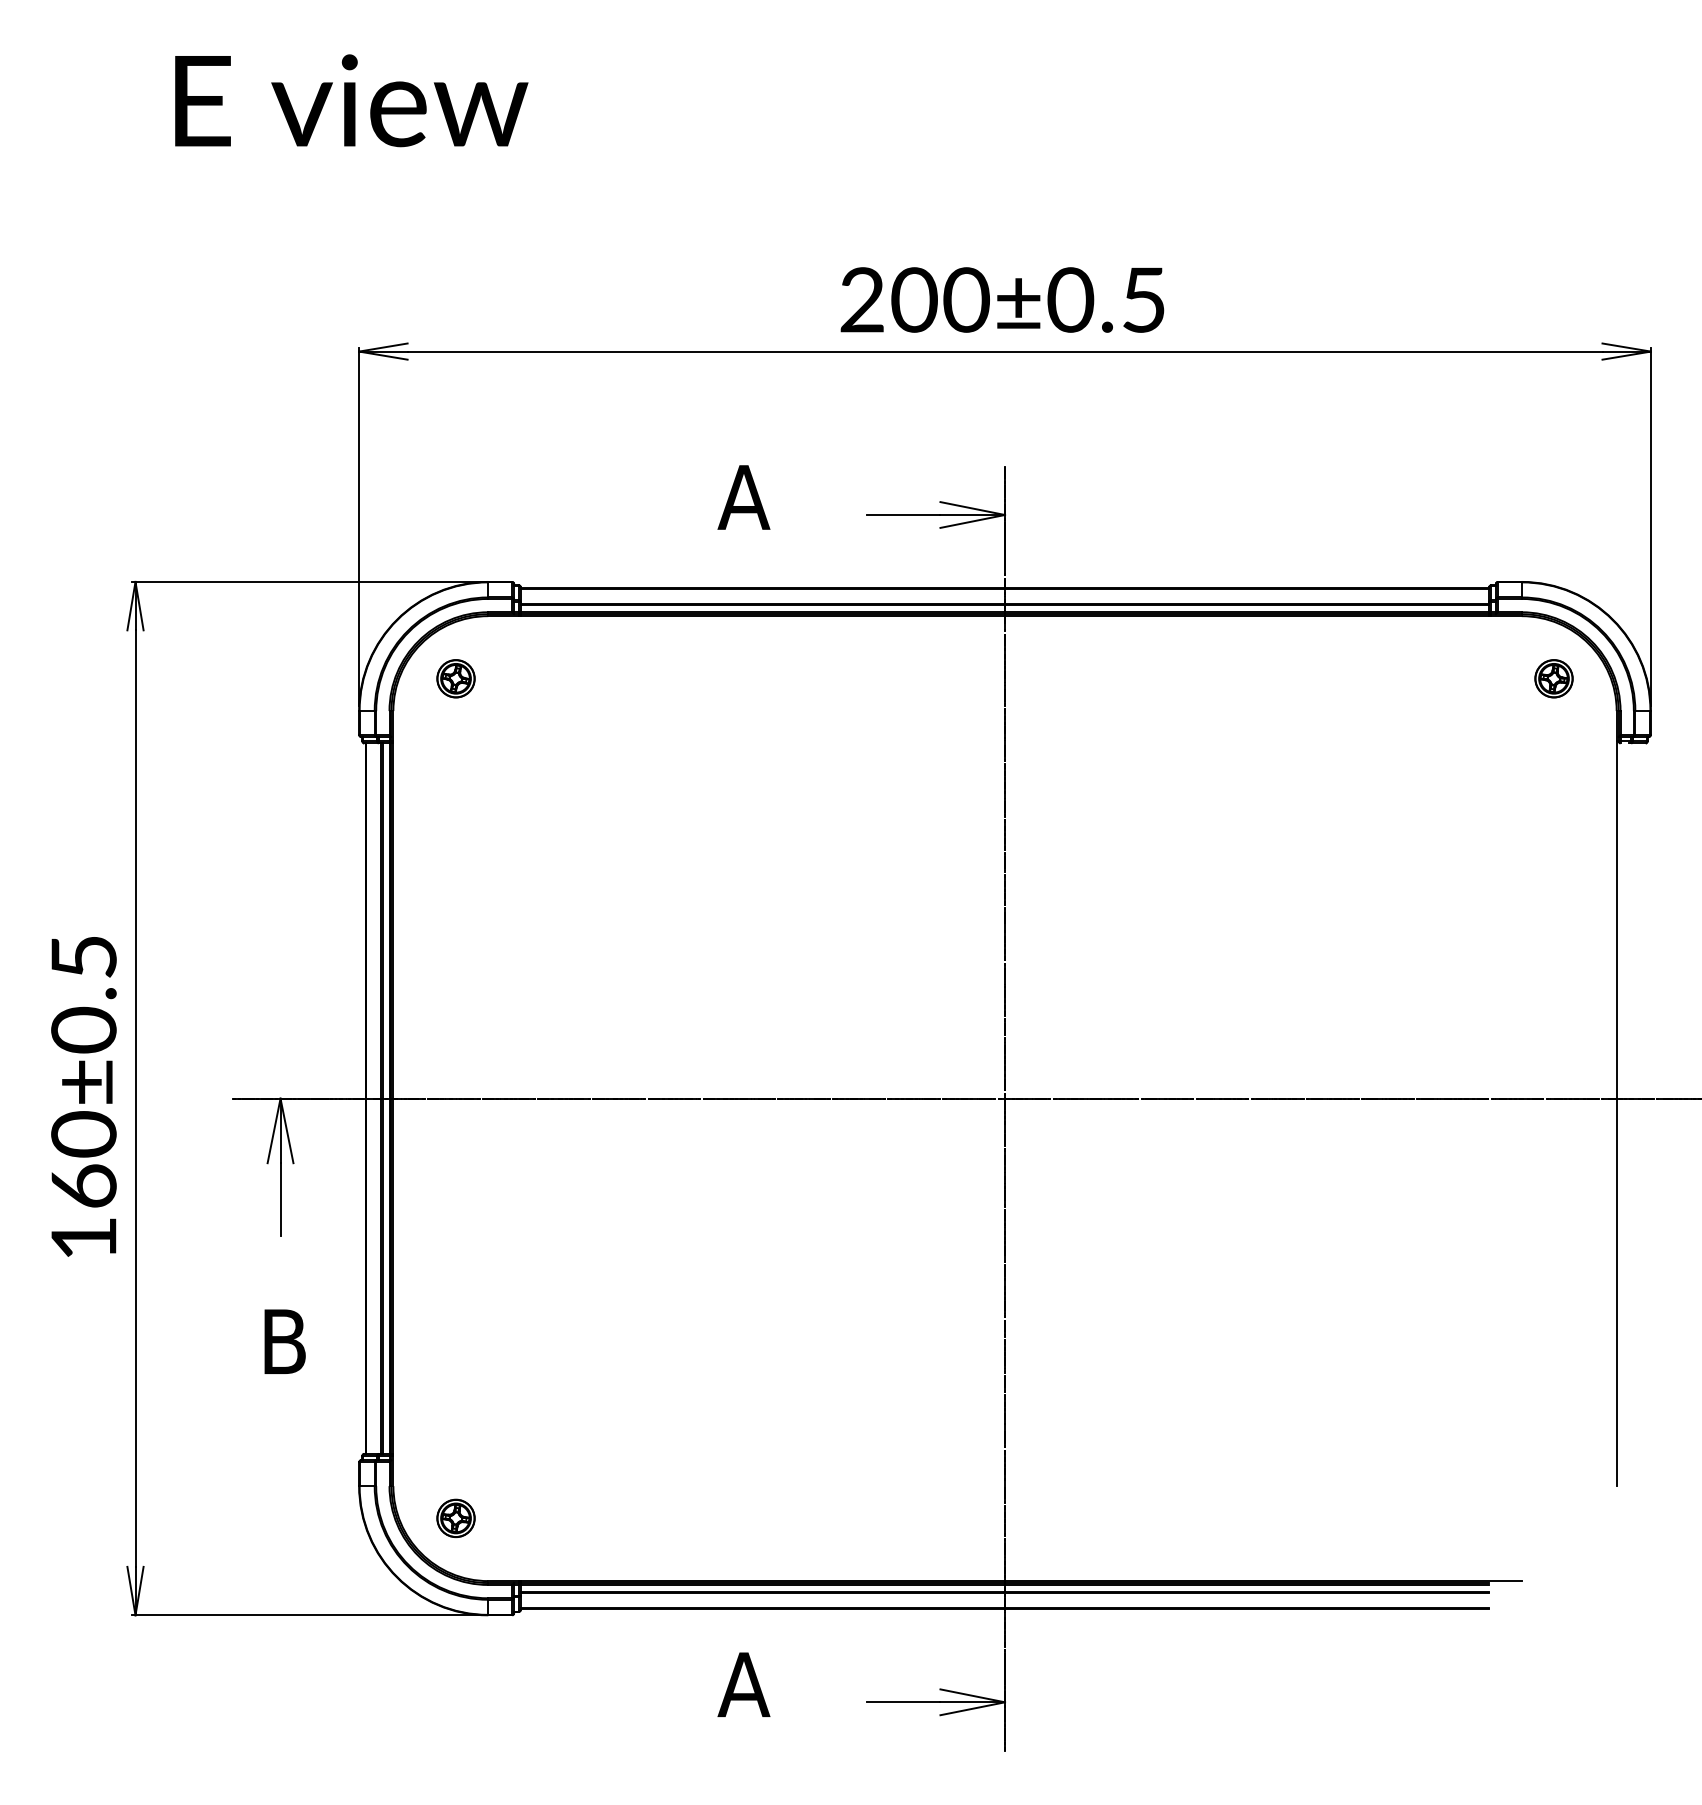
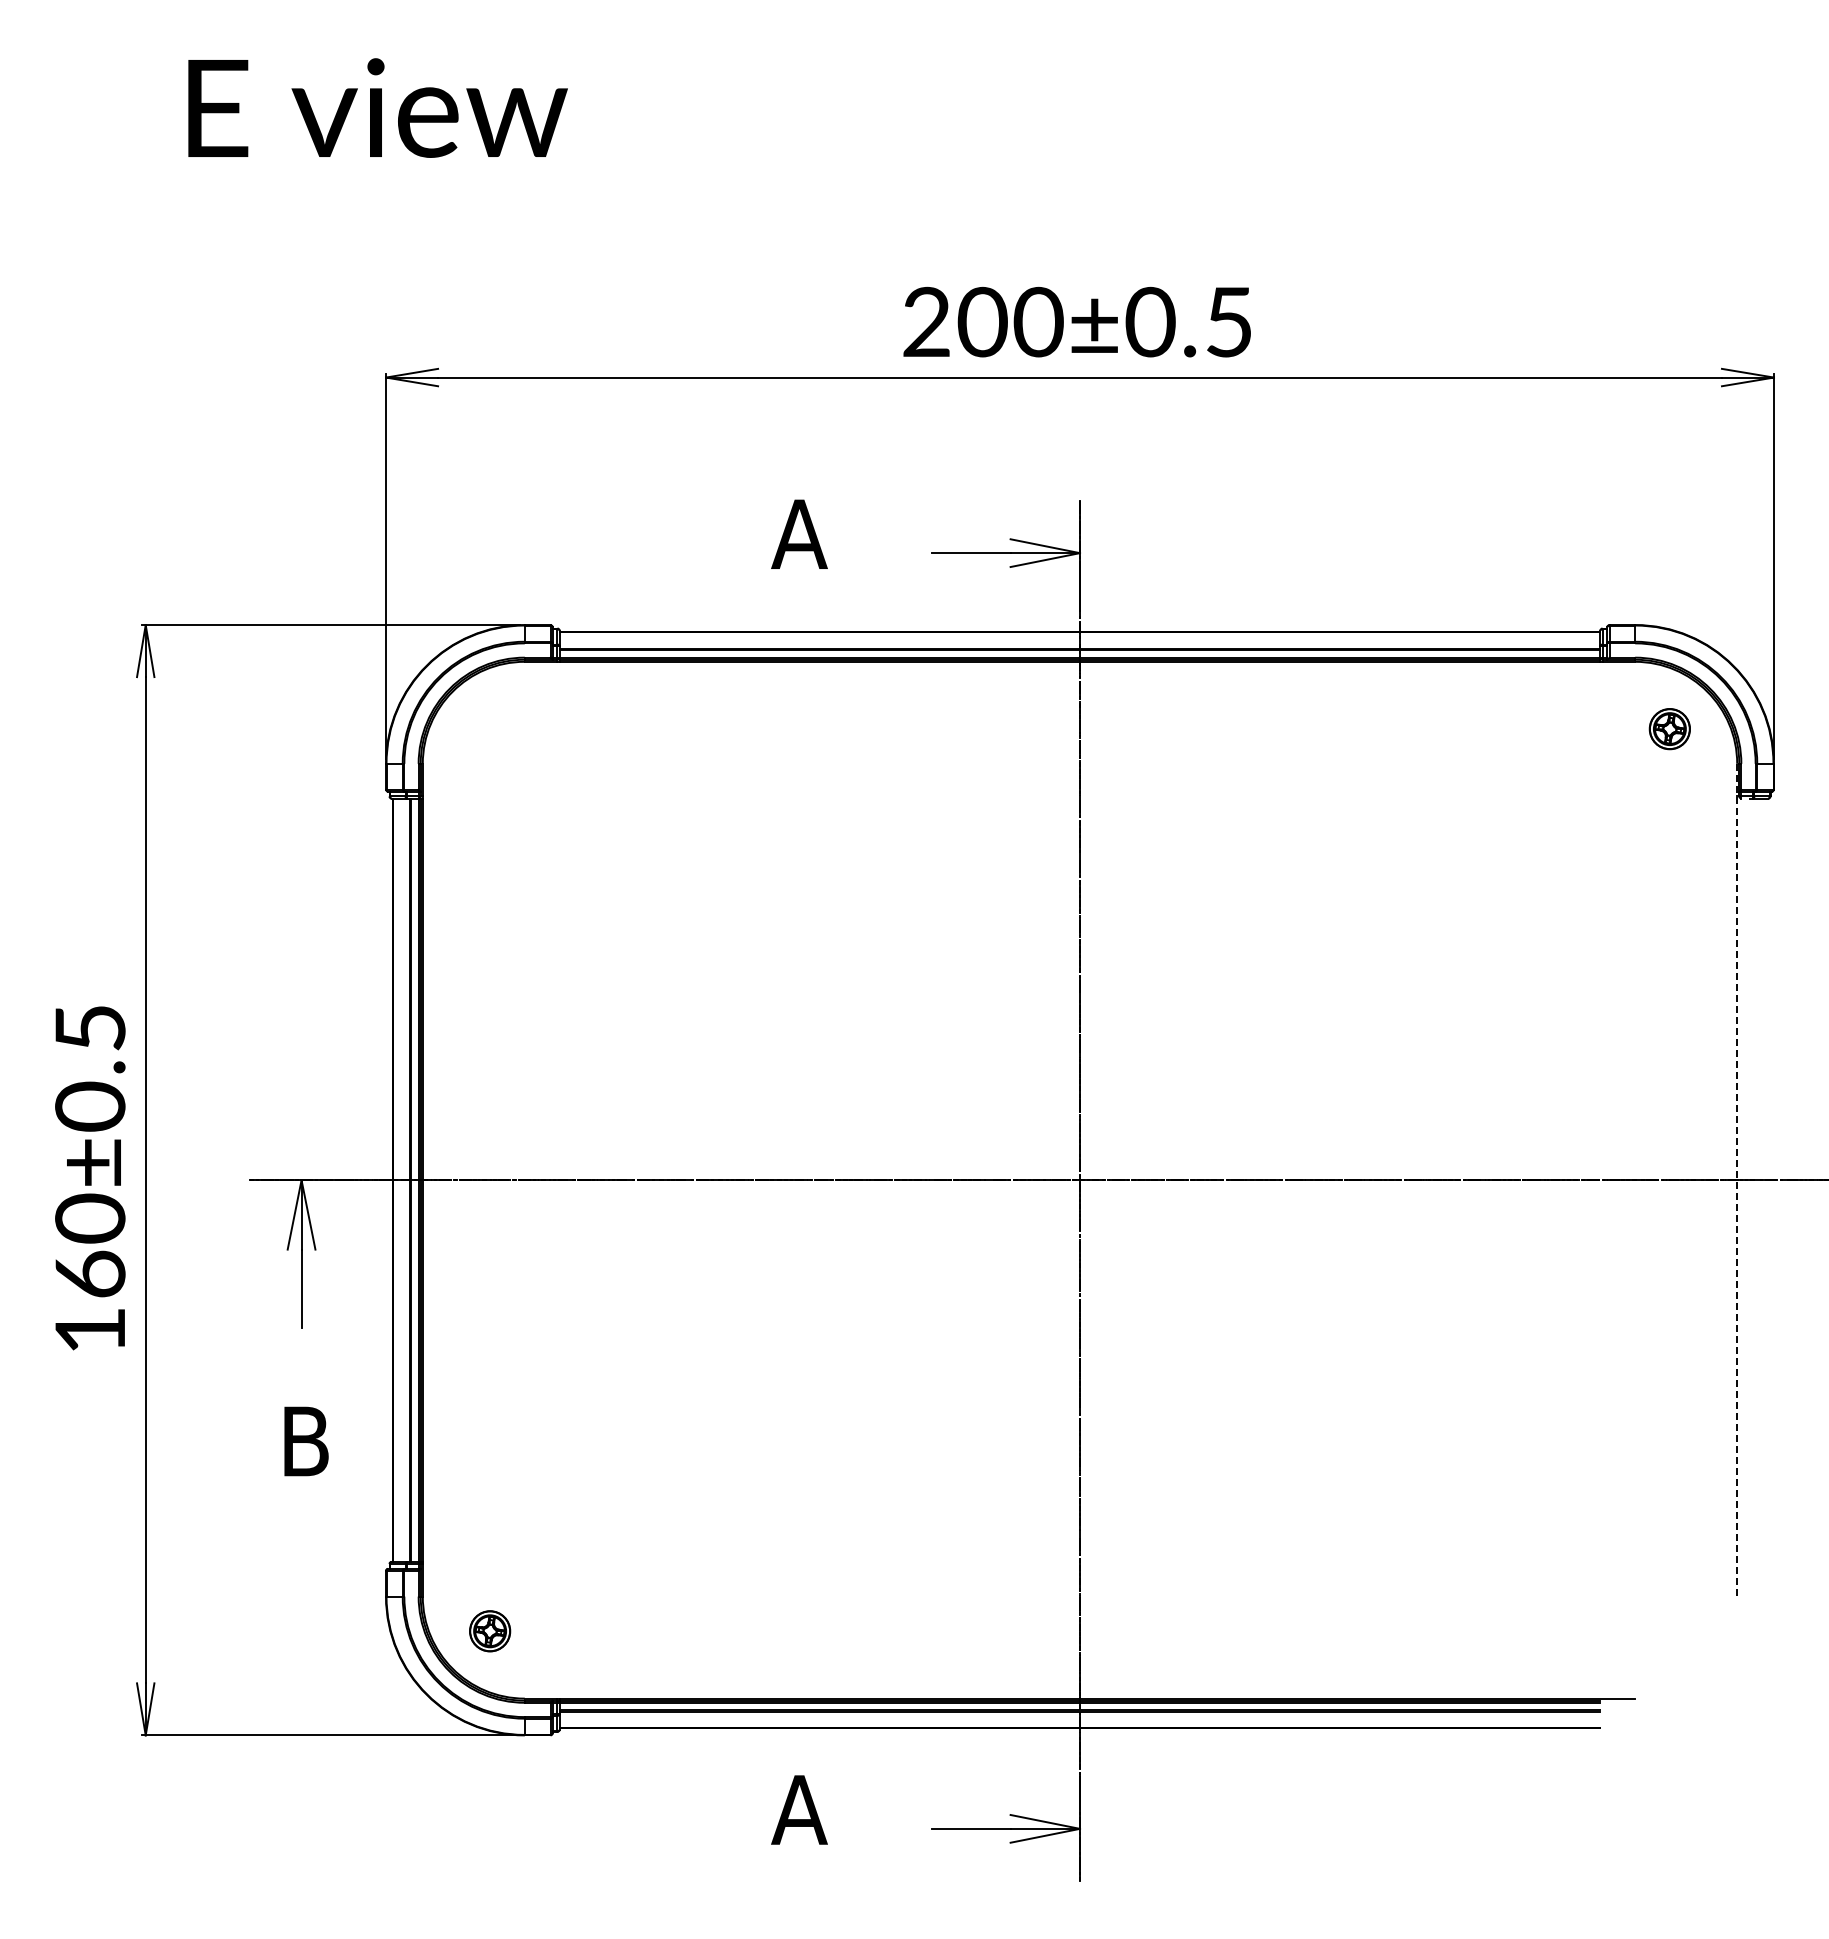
part: (456, 679) -> (490, 729), removed
line: (1616, 1098) -> (1737, 1180), solid -> dashed

